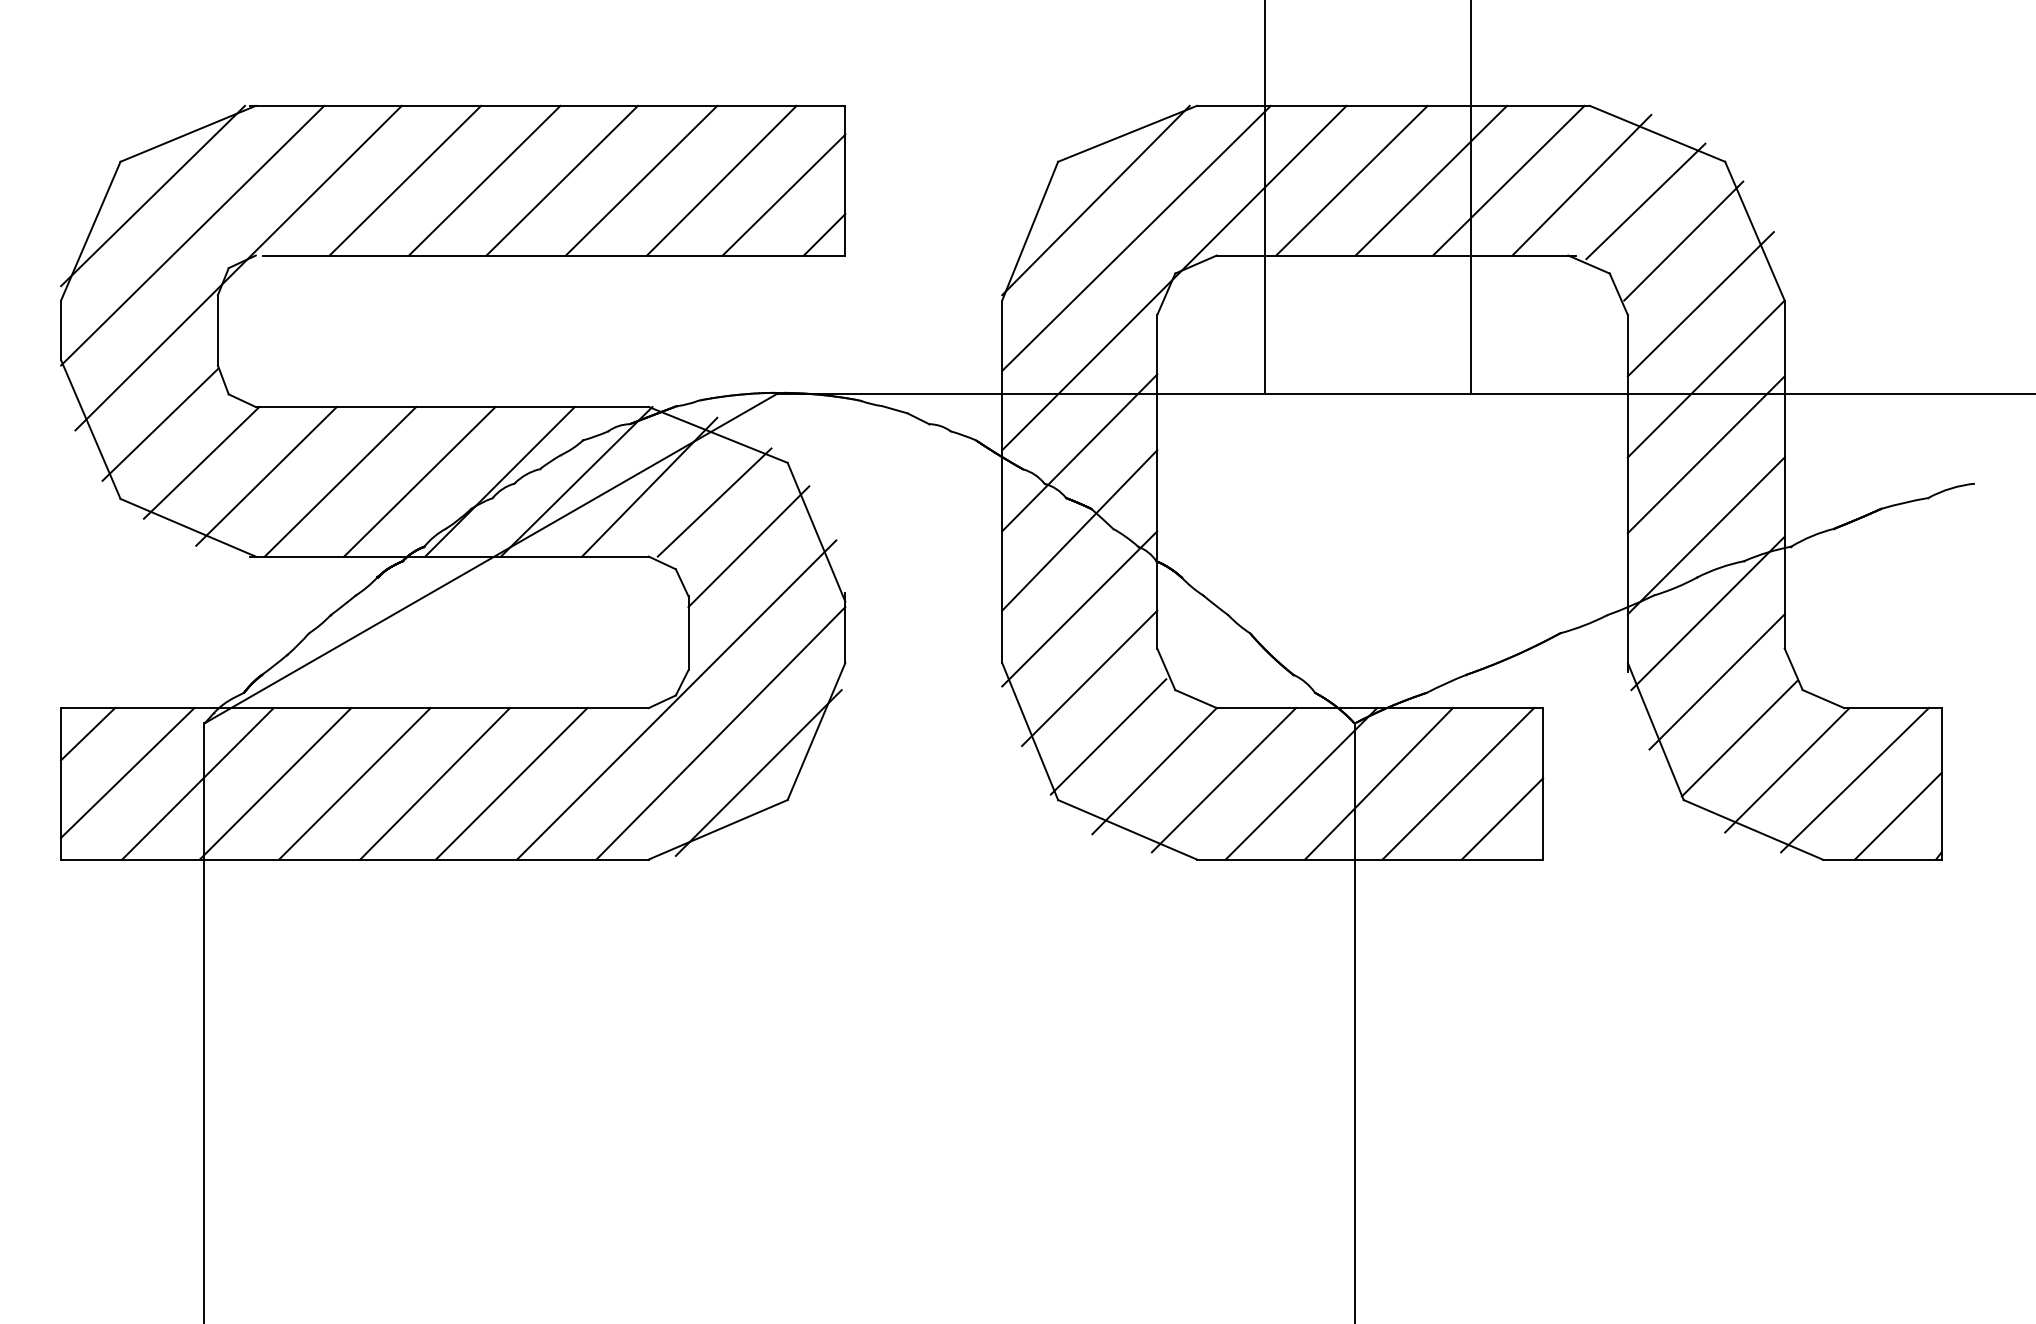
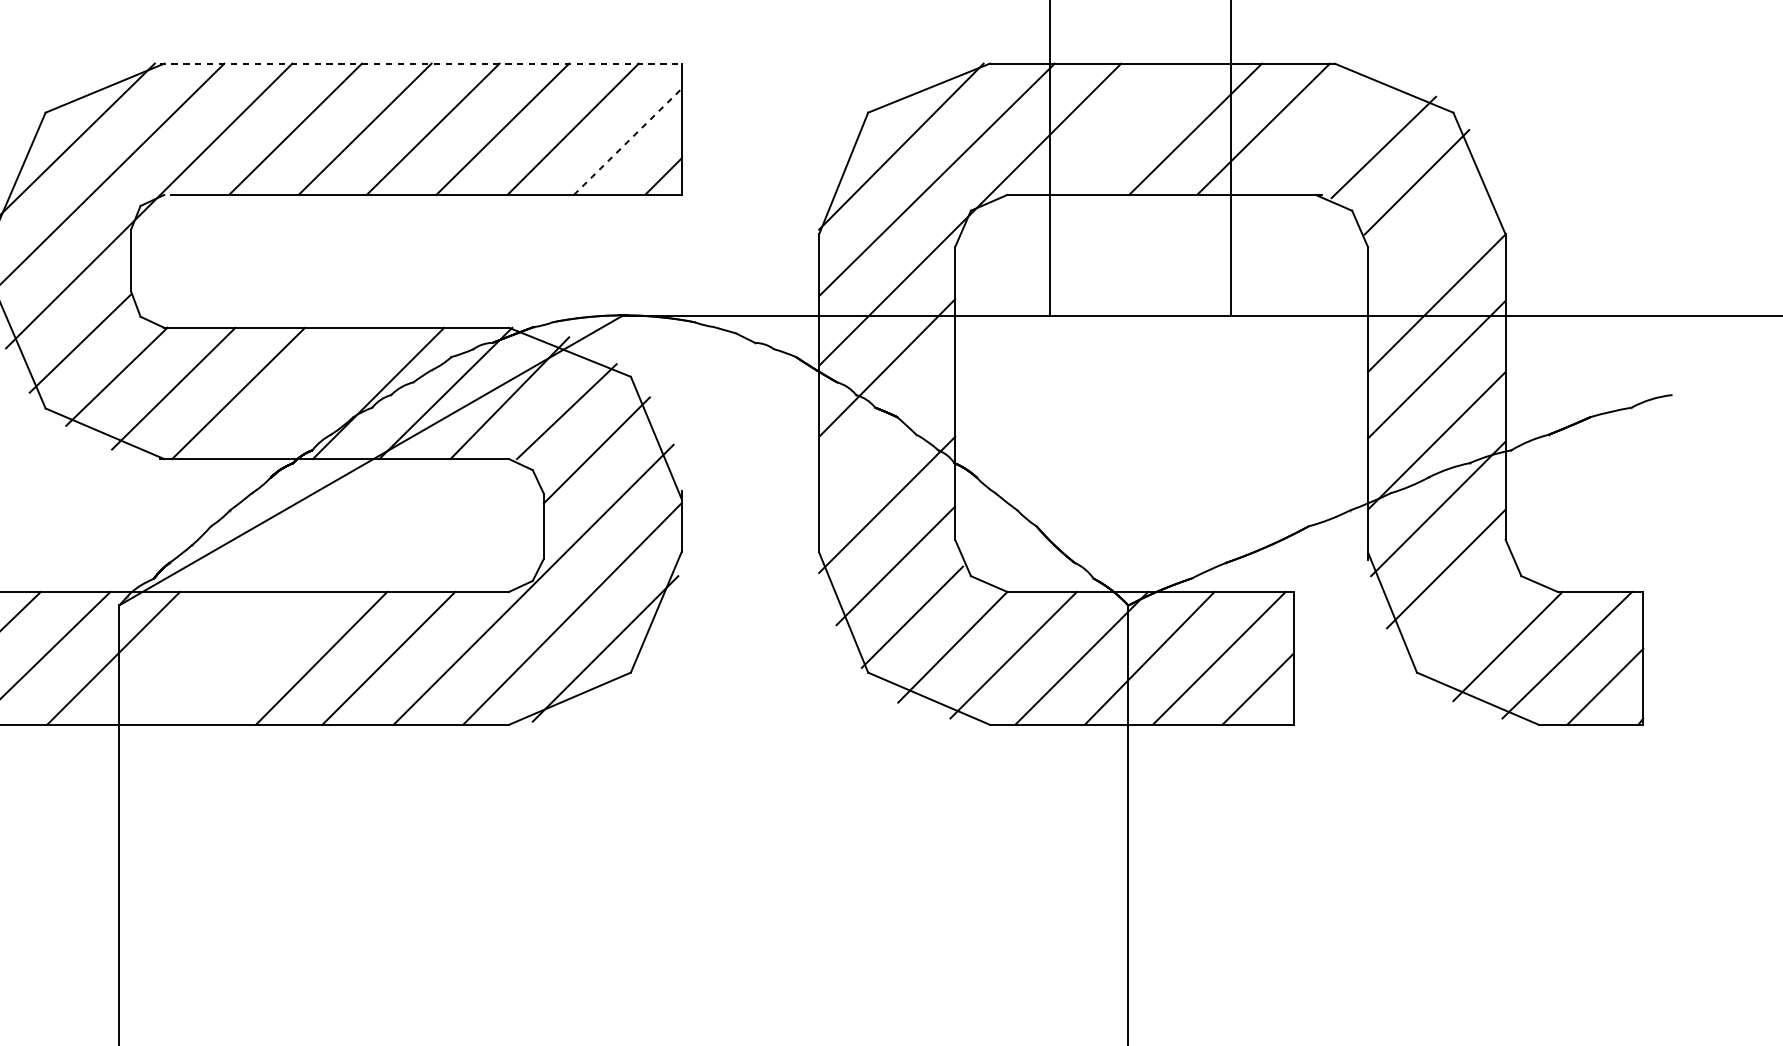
line: (548, 105) -> (421, 63), solid -> dashed
line: (1351, 180) -> (1125, 129), removed
line: (1581, 184) -> (1327, 132), removed
line: (784, 194) -> (628, 141), solid -> dashed
line: (1700, 304) -> (1431, 237), removed
line: (419, 481) -> (307, 393), removed
line: (1079, 530) -> (886, 436), removed
line: (1739, 738) -> (1465, 618), removed
line: (275, 783) -> (181, 658), removed
line: (354, 783) -> (250, 658), removed

